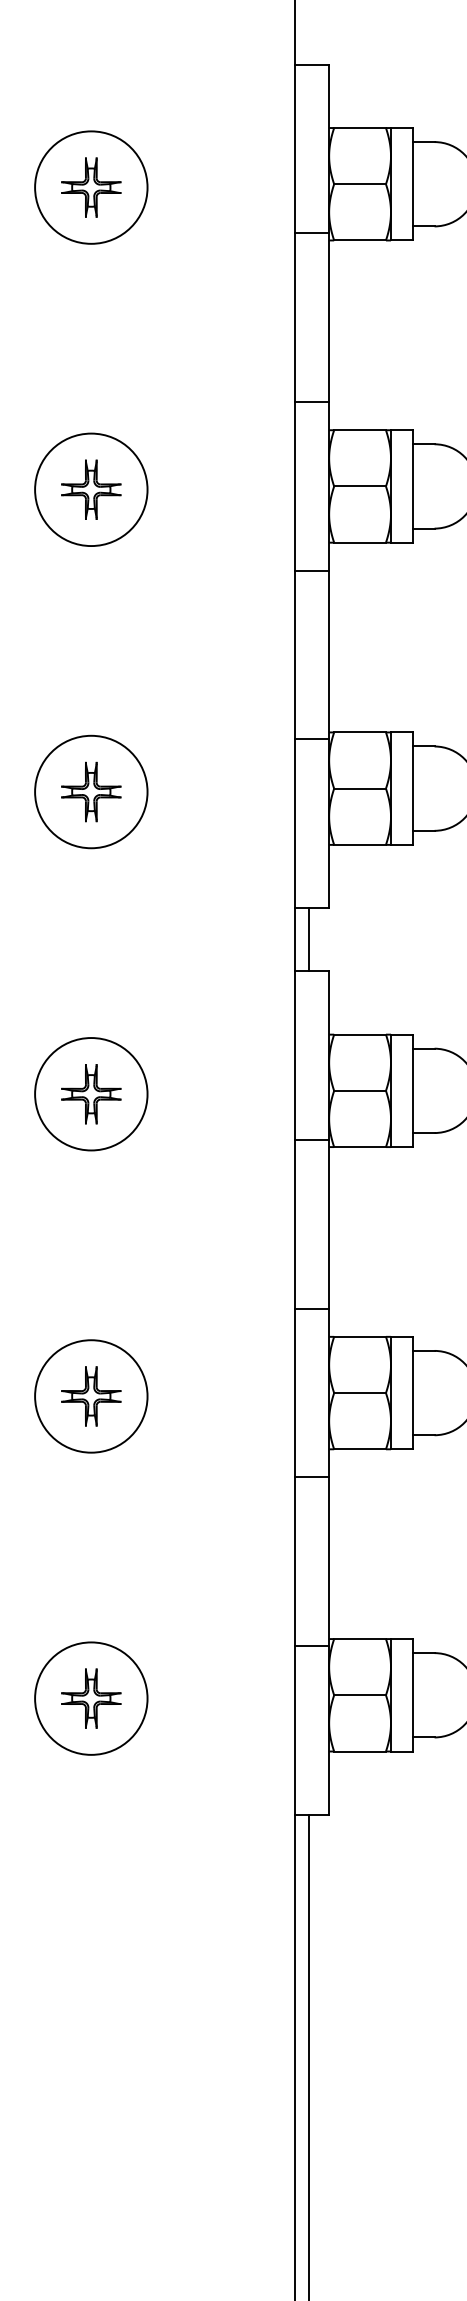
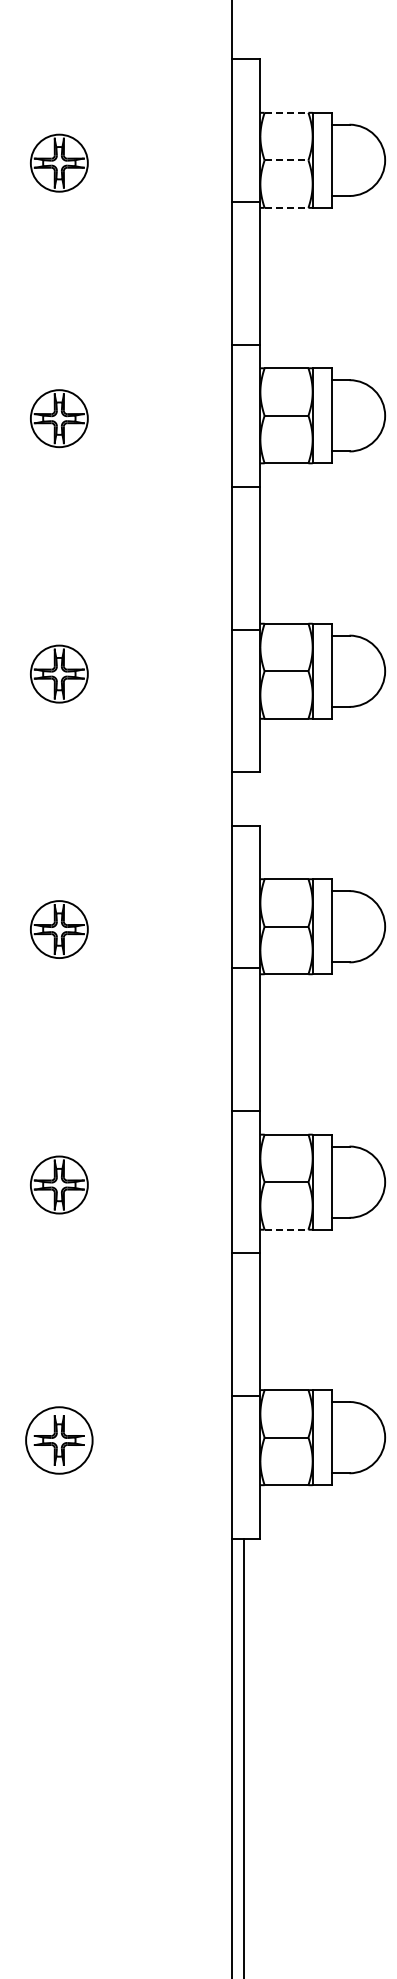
line: (360, 127) -> (286, 112), solid -> dashed
line: (360, 184) -> (286, 160), solid -> dashed
circle: (90, 186) -> (58, 162), size x0.6
line: (360, 240) -> (286, 207), solid -> dashed
circle: (90, 489) -> (58, 418), size x0.6
circle: (90, 791) -> (58, 673), size x0.6
line: (309, 939) -> (243, 798), removed
circle: (90, 1094) -> (58, 929), size x0.6
circle: (90, 1395) -> (58, 1184), size x0.6
line: (360, 1449) -> (286, 1229), solid -> dashed
circle: (90, 1698) -> (58, 1440), size x0.7

